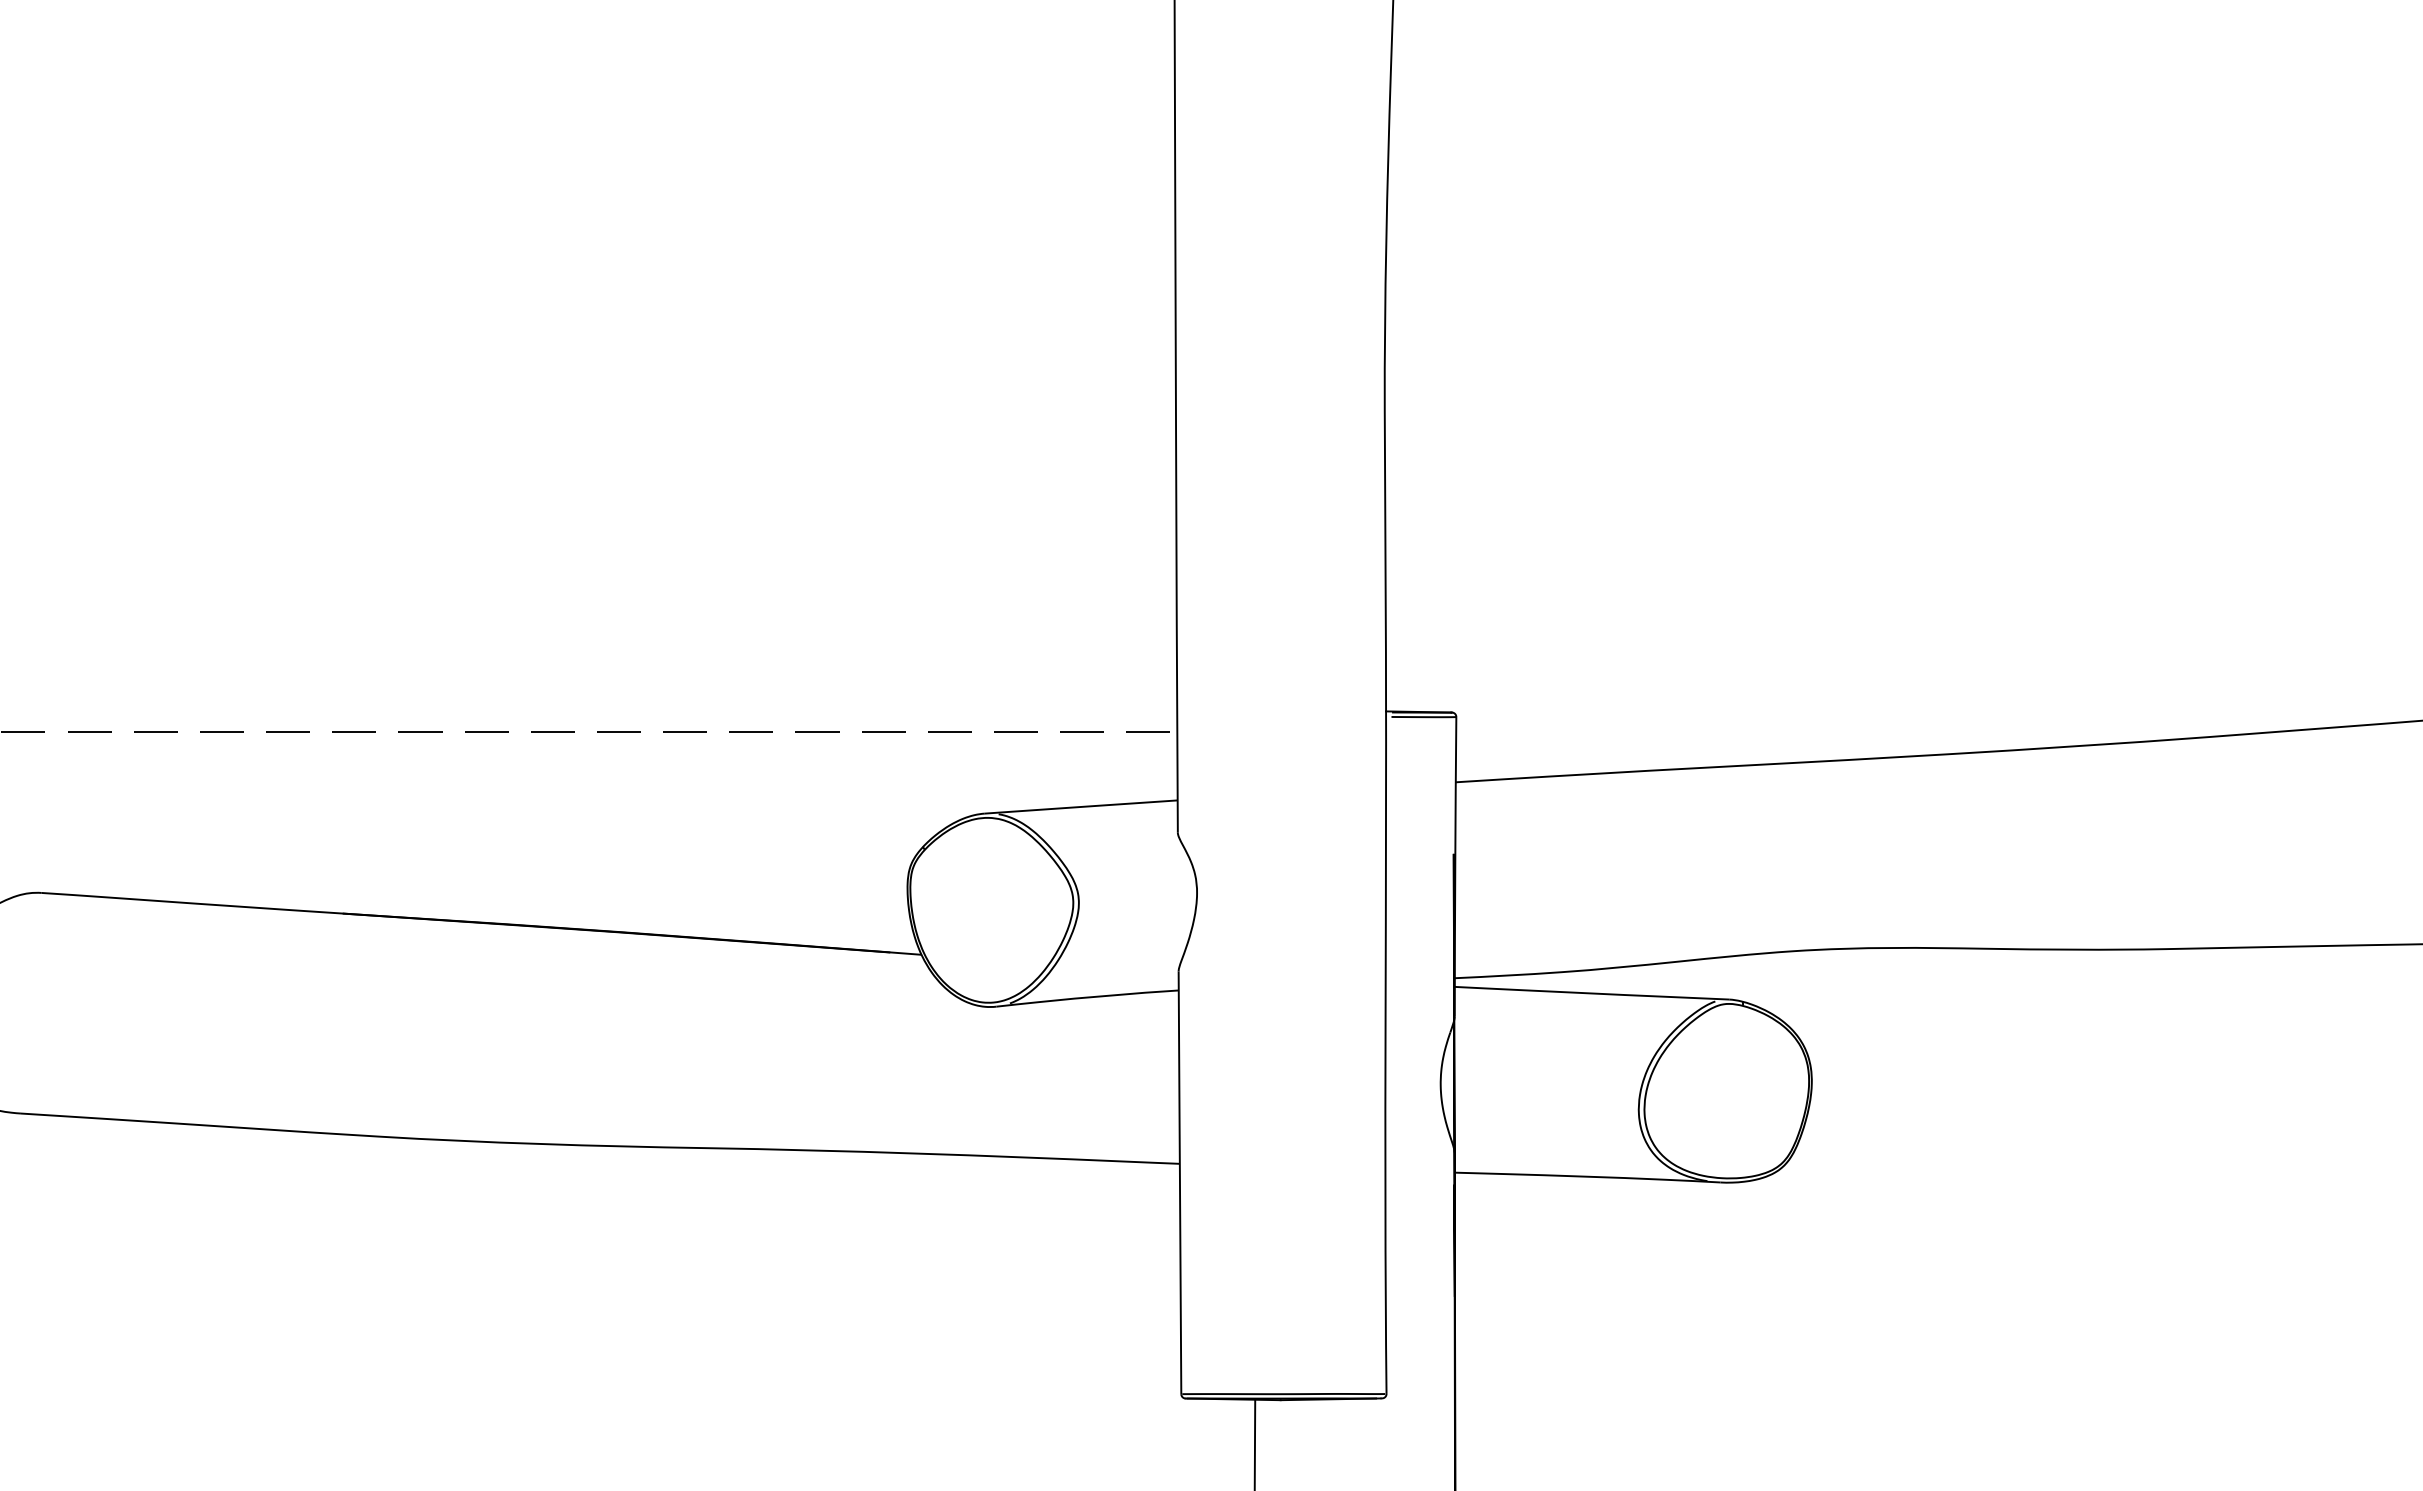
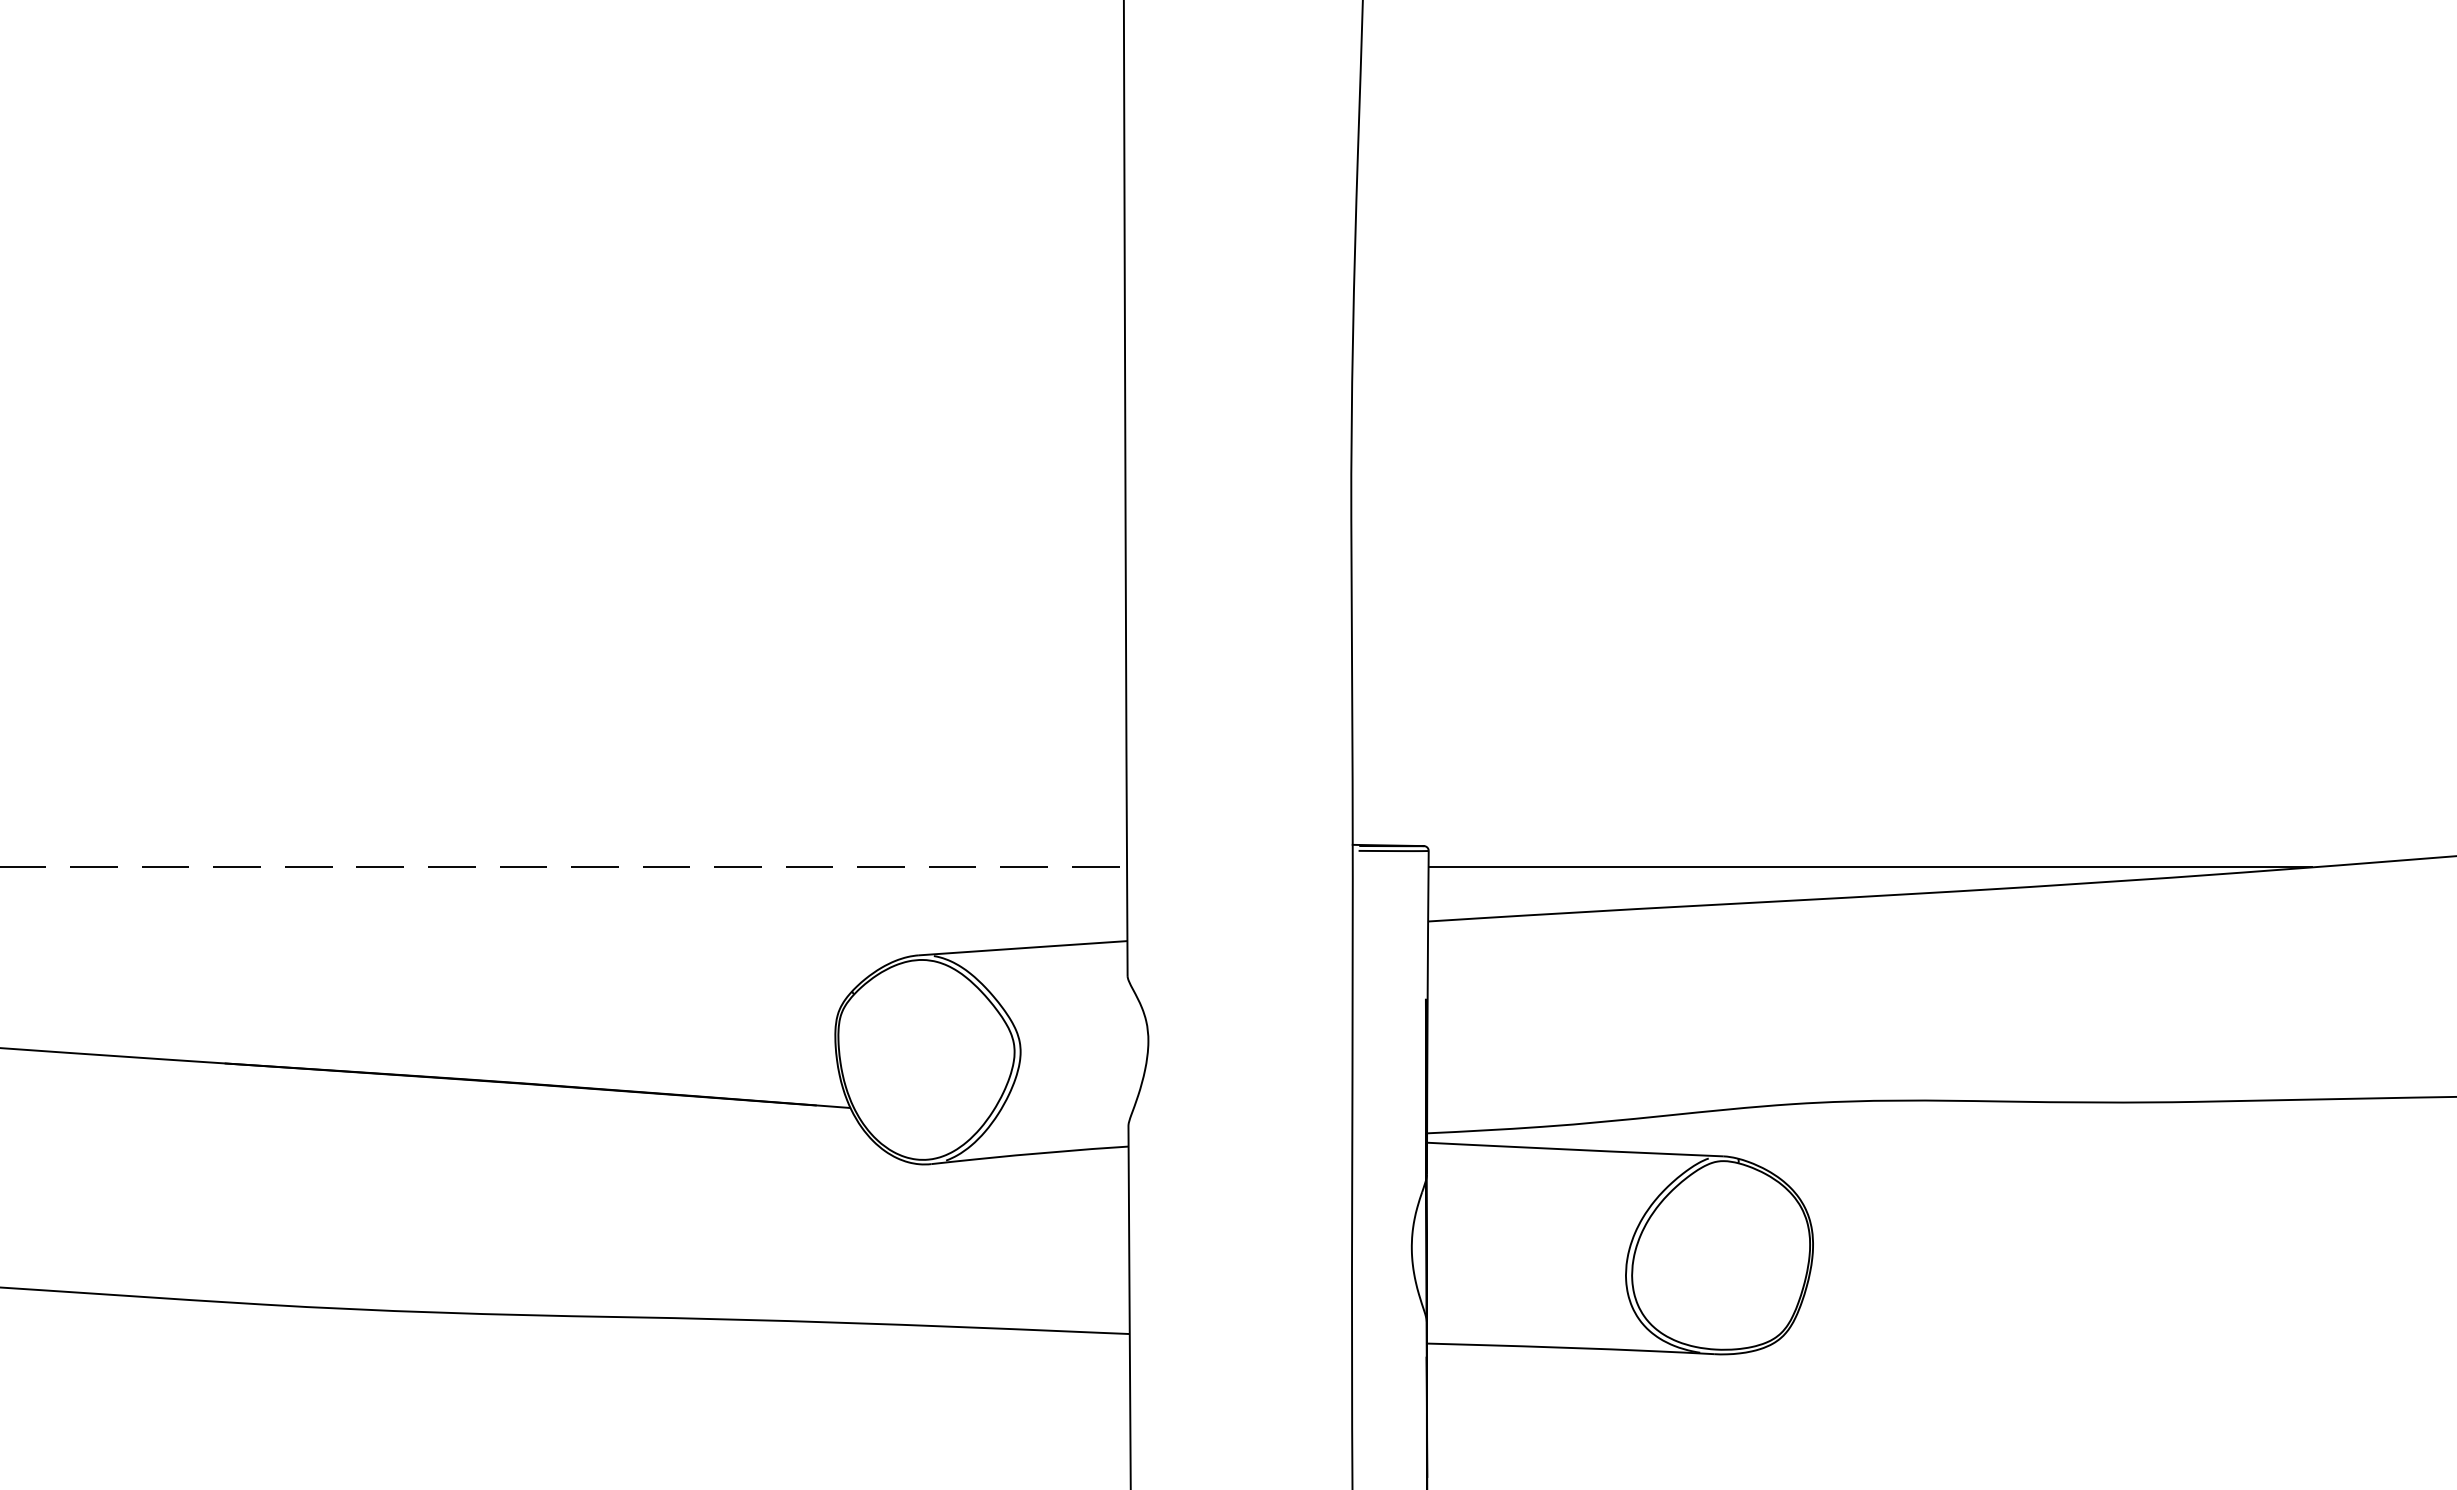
line: (1864, 732) -> (1870, 867), added

